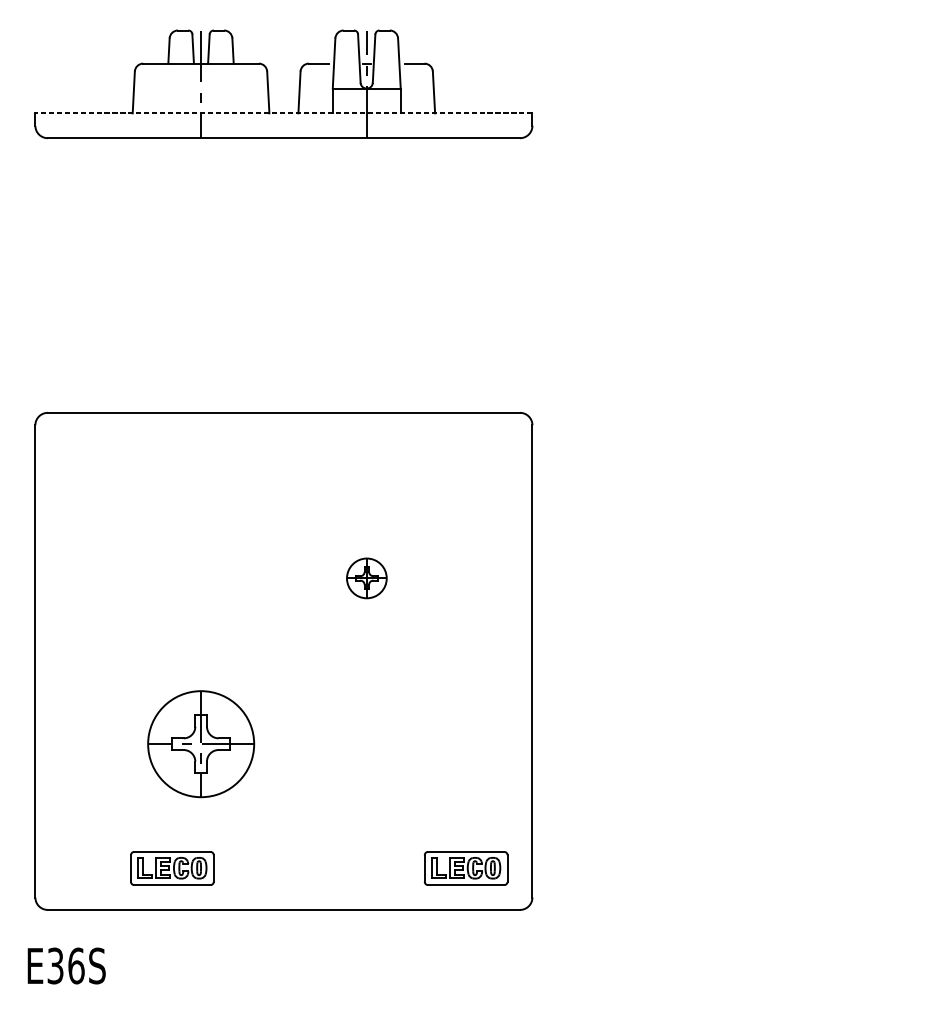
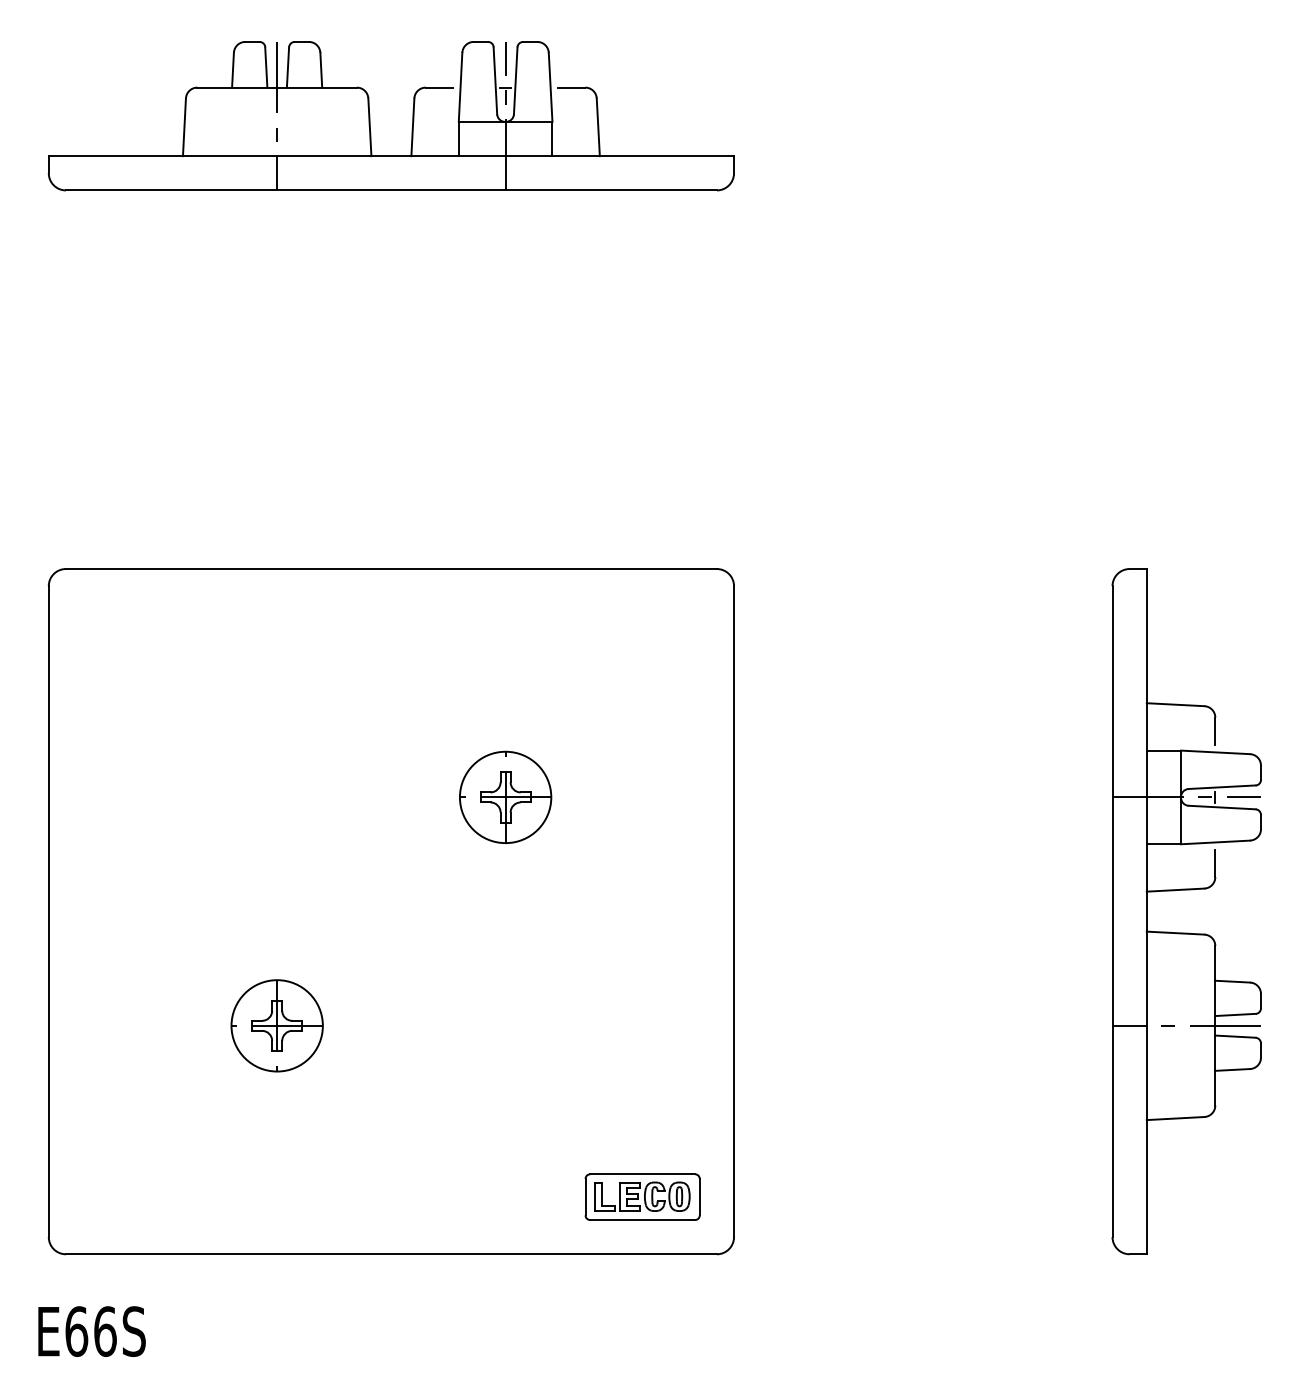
line: (283, 113) -> (391, 156), dashed -> solid
part: (366, 577) -> (505, 796), size x1.67
part: (860, 646) -> (1186, 890), added
part: (200, 743) -> (276, 1025), size x0.62
part: (172, 868) -> (237, 1196), removed
text: (55, 965) -> (76, 1331), E36S -> E66S

